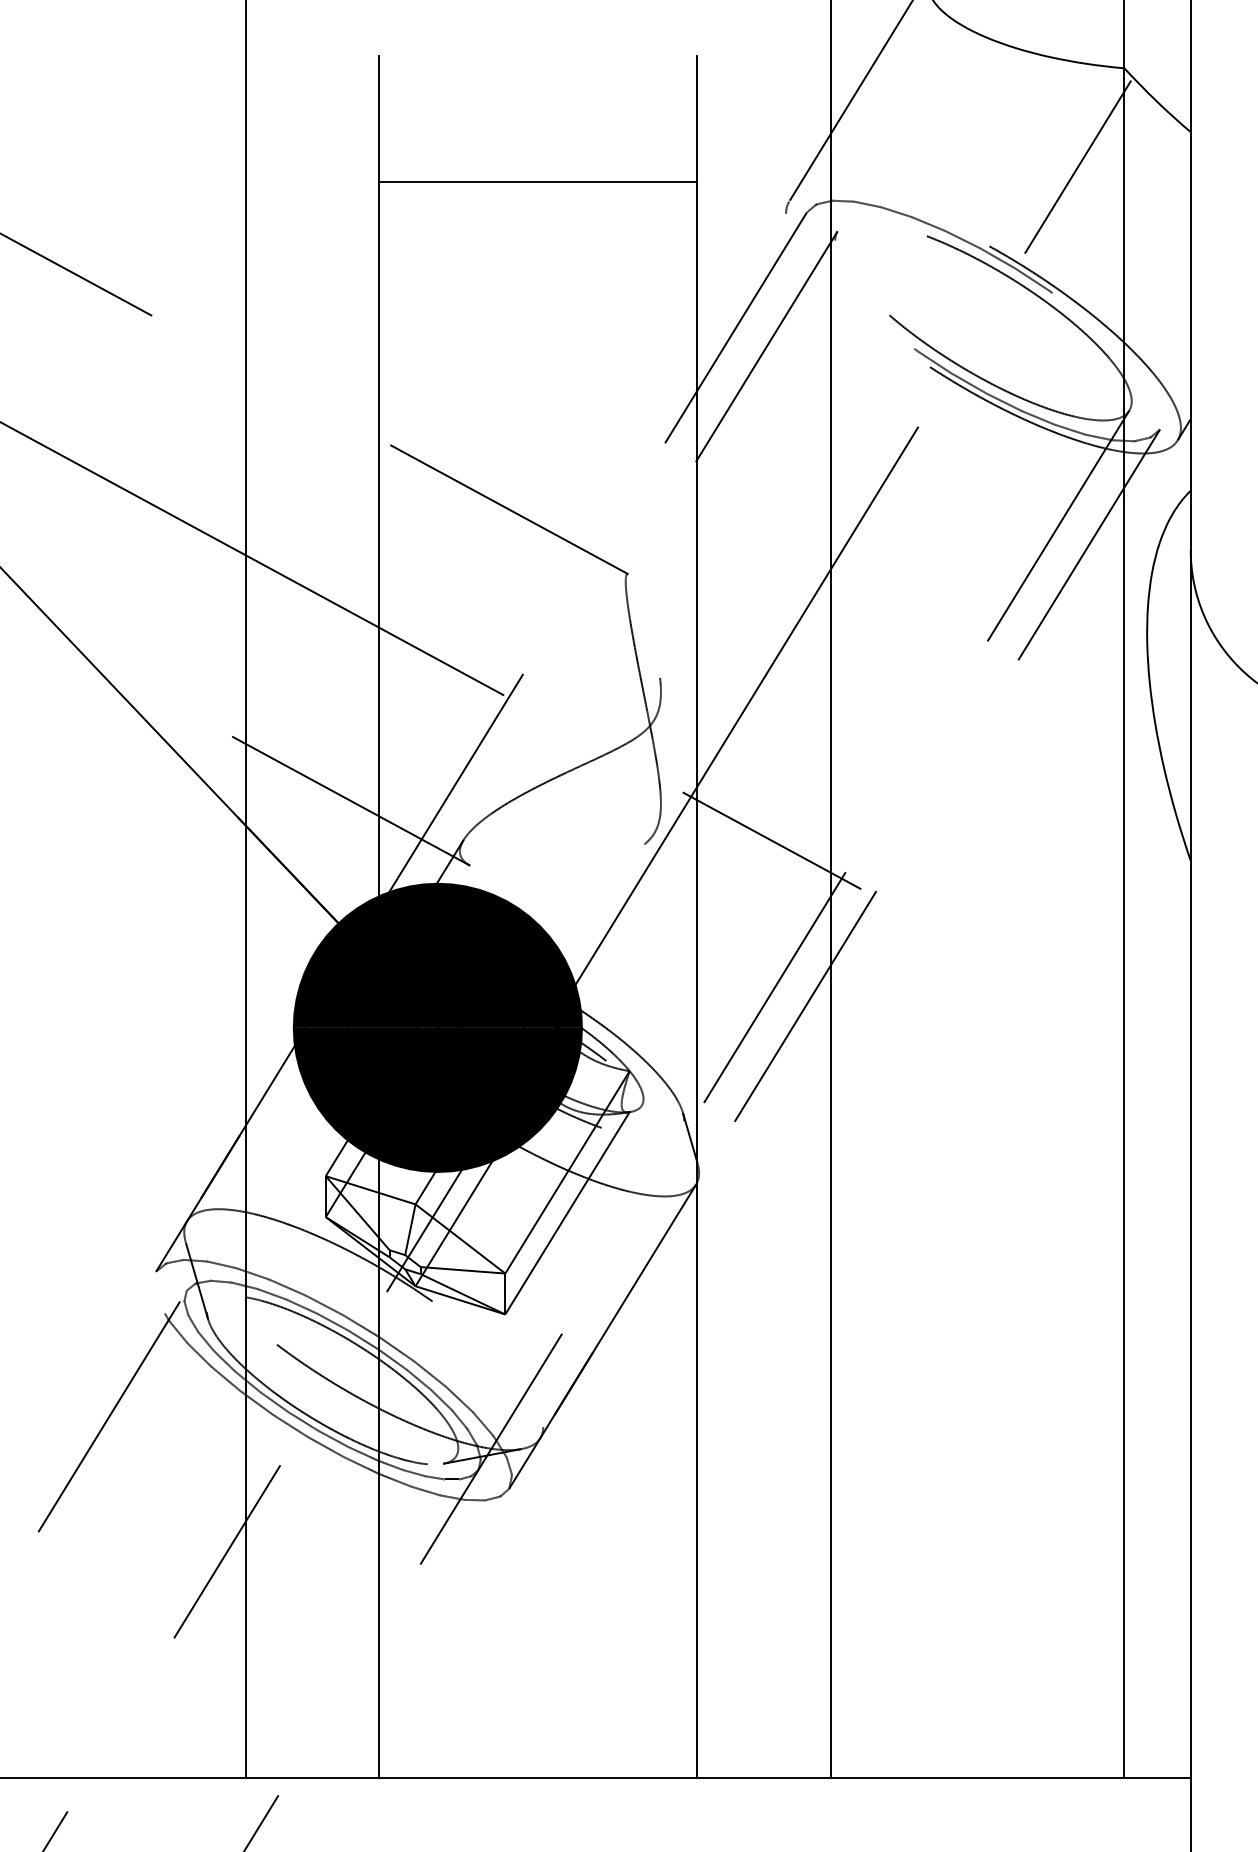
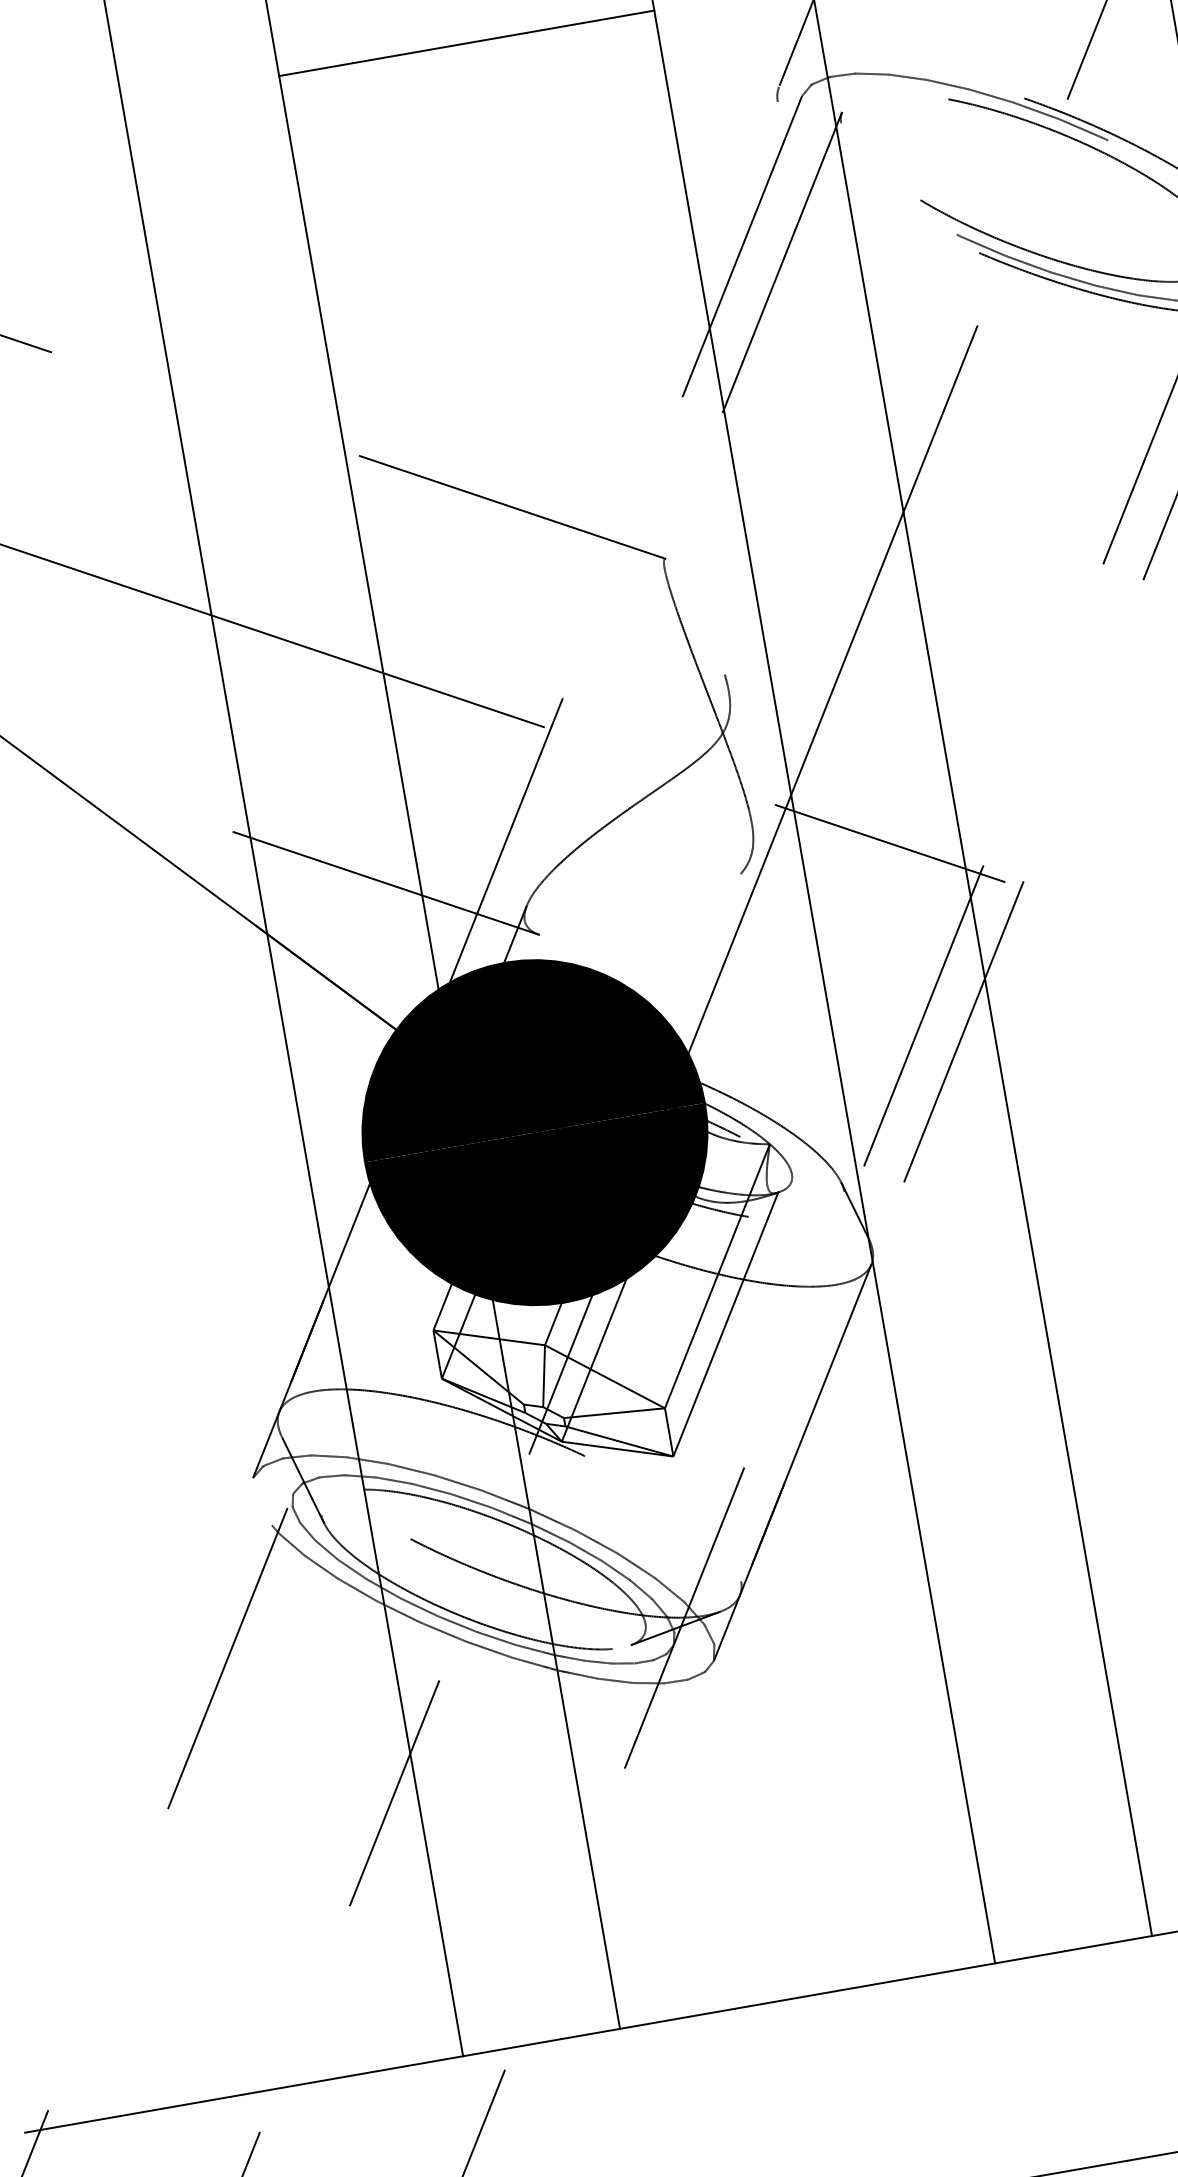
line: (538, 181) -> (466, 42), moved

